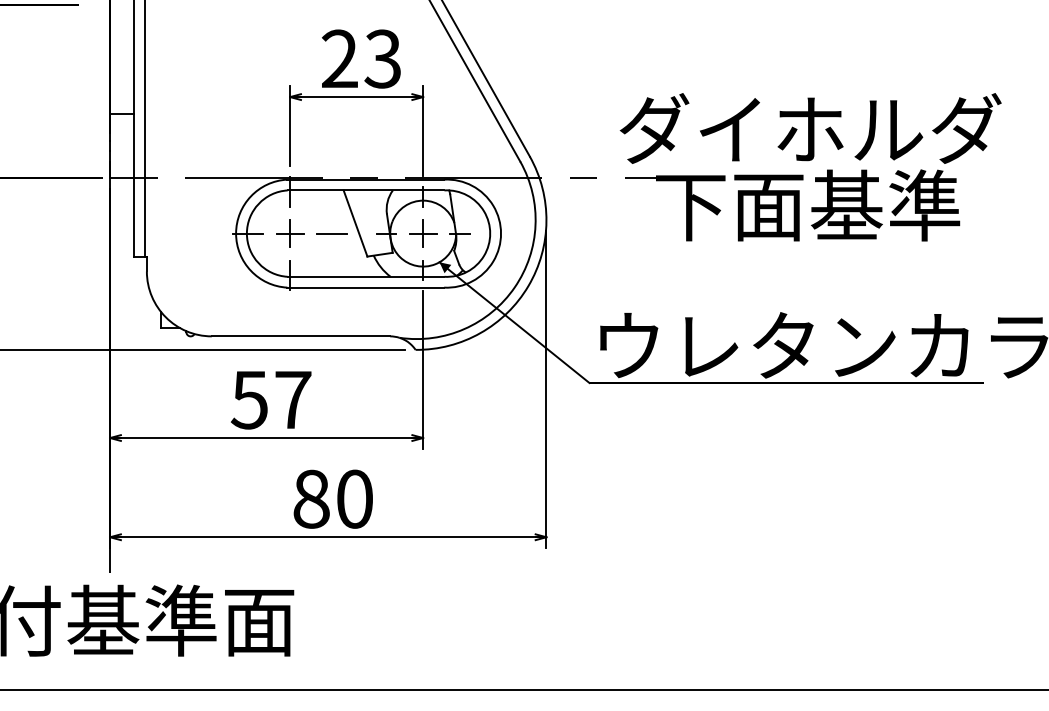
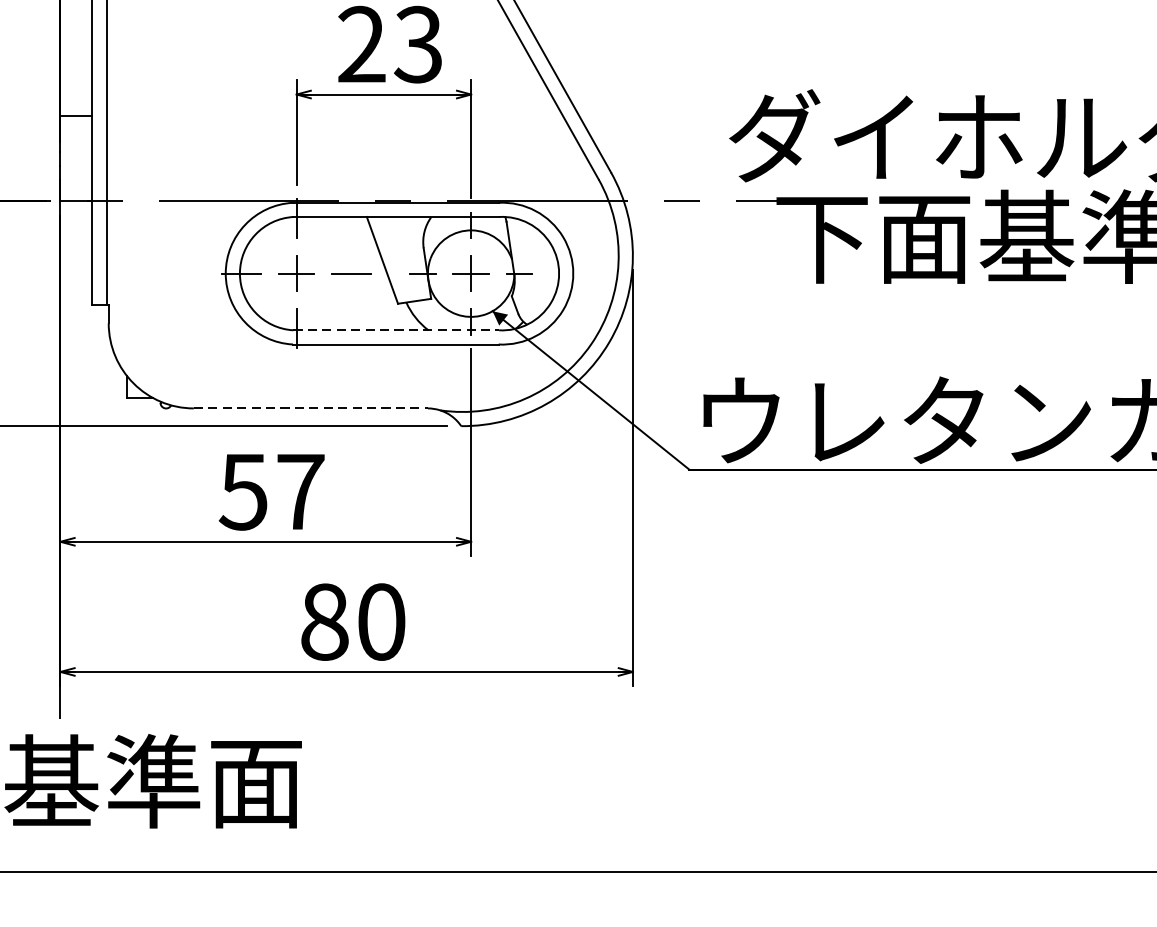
line: (366, 276) -> (396, 329), solid -> dashed
line: (301, 336) -> (311, 408), solid -> dashed

